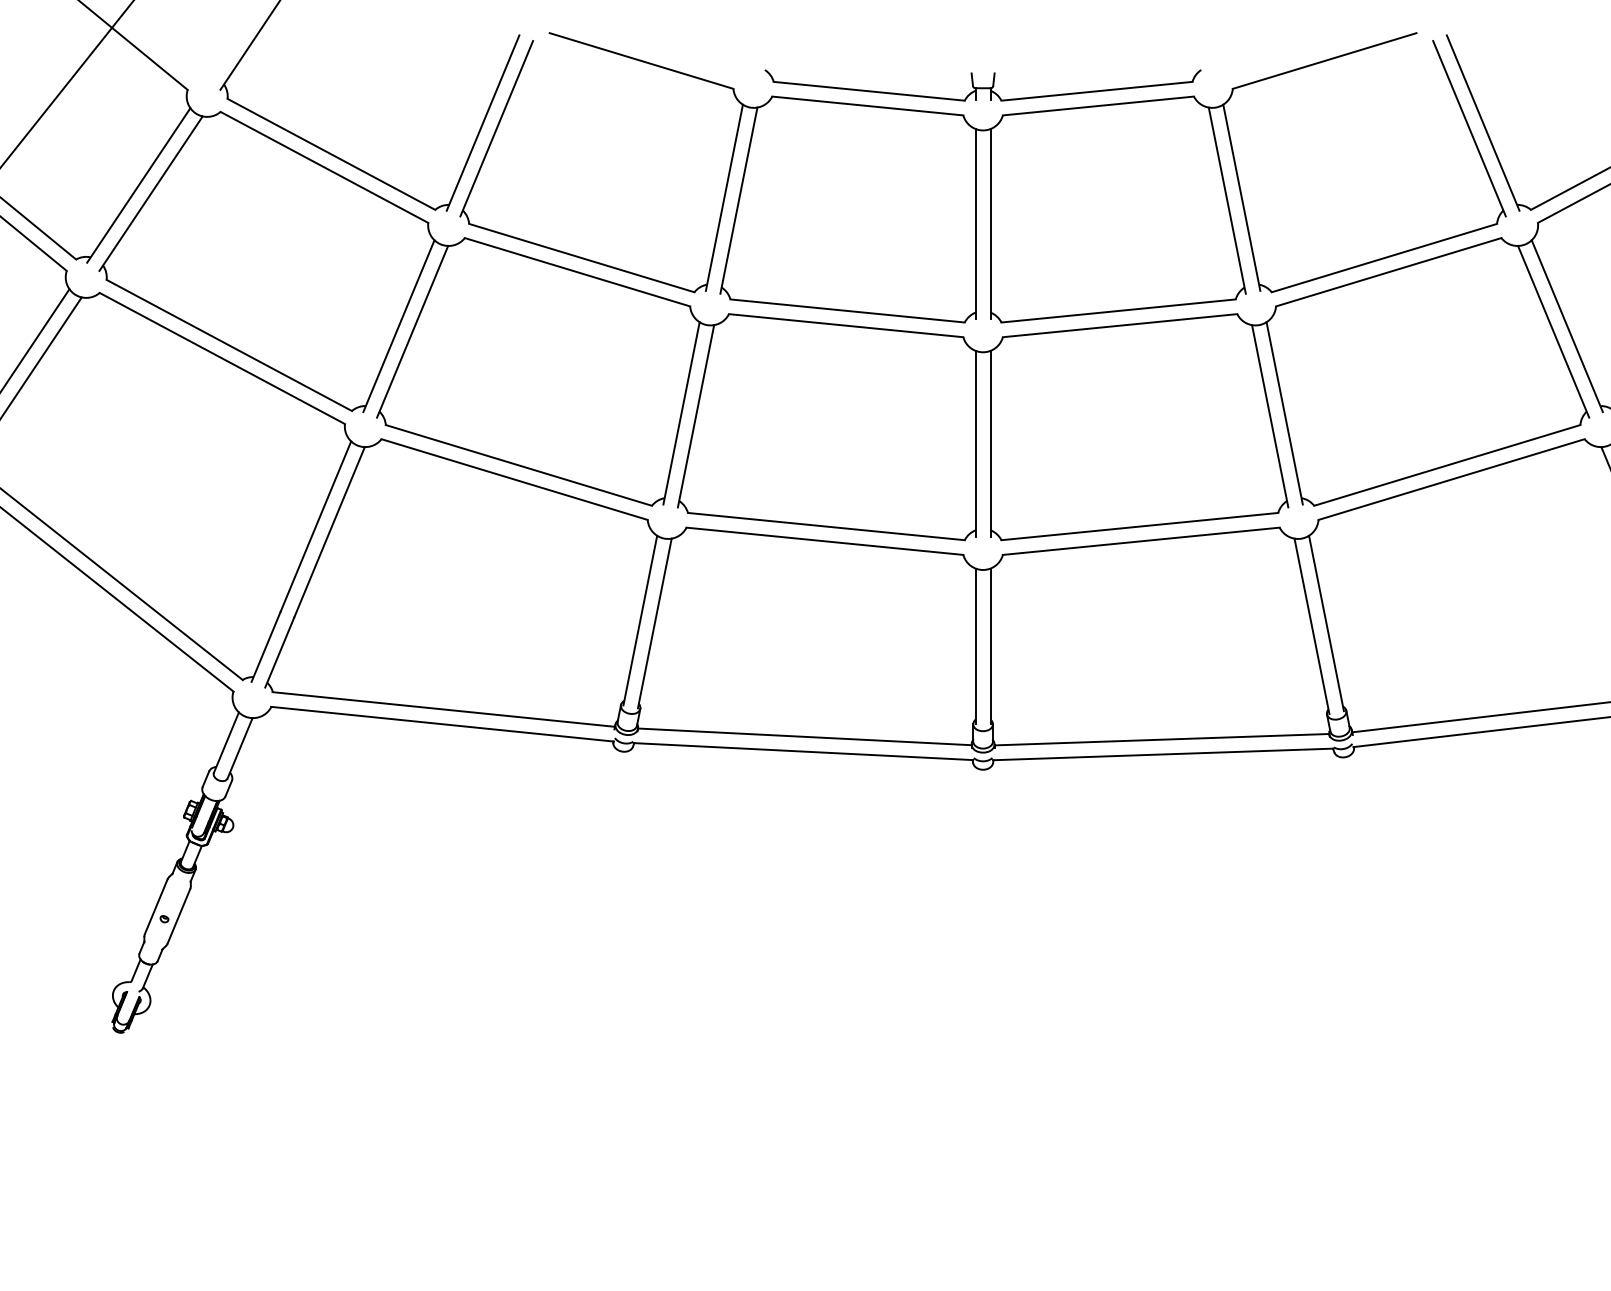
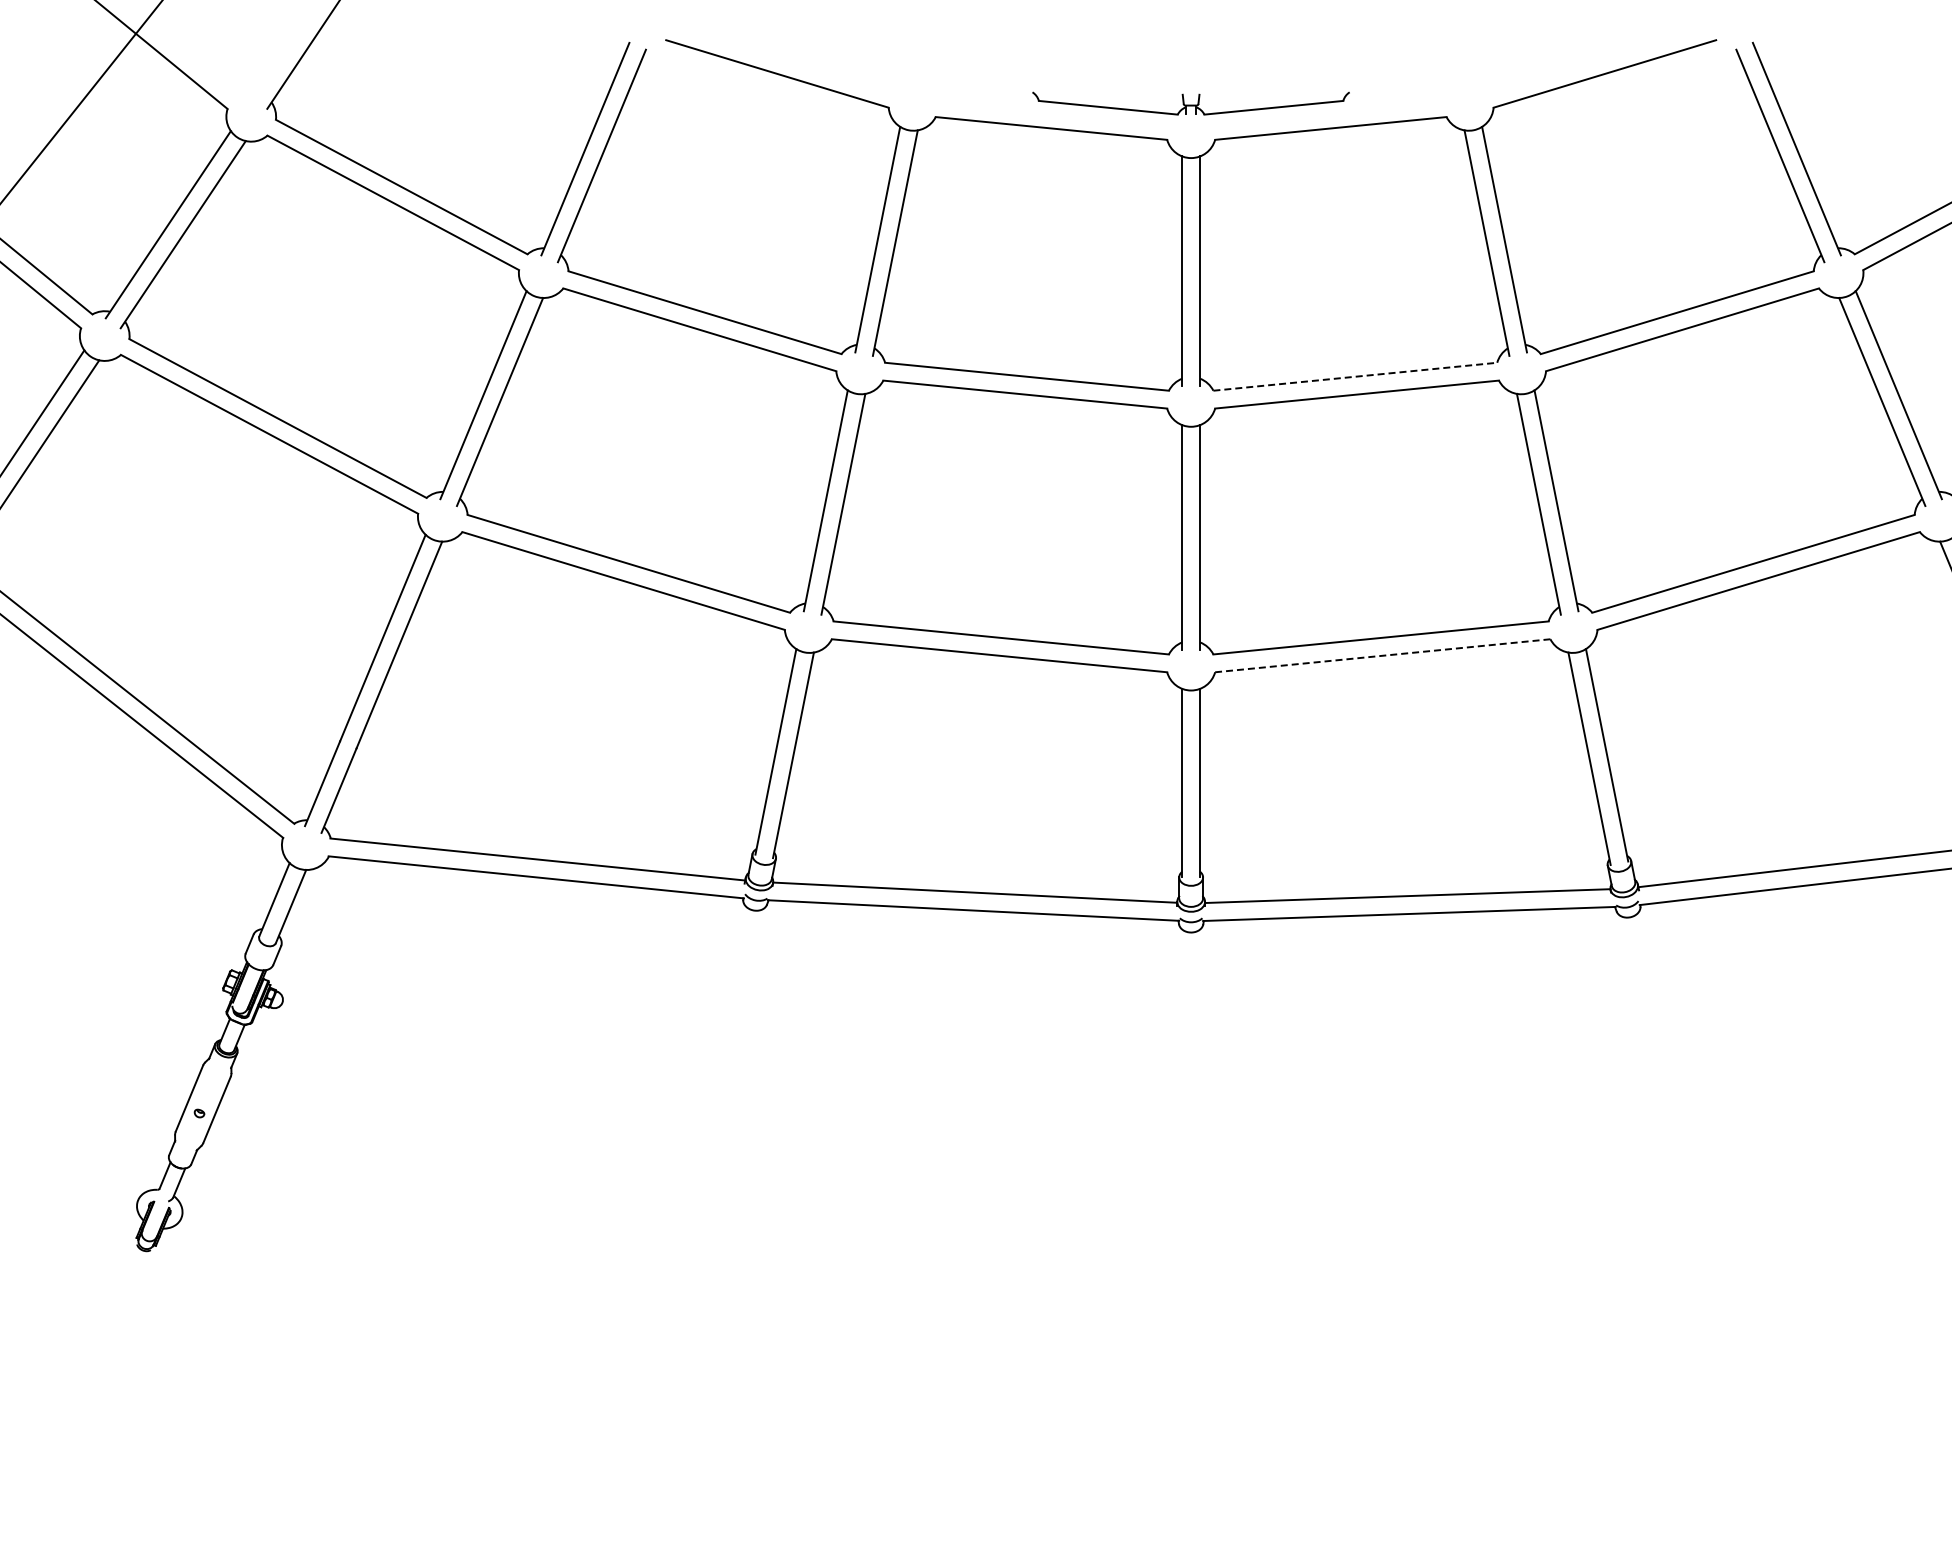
part: (982, 85) -> (1190, 103), size x0.6
line: (1118, 310) -> (1355, 376), solid -> dashed
line: (1141, 541) -> (1382, 655), solid -> dashed

